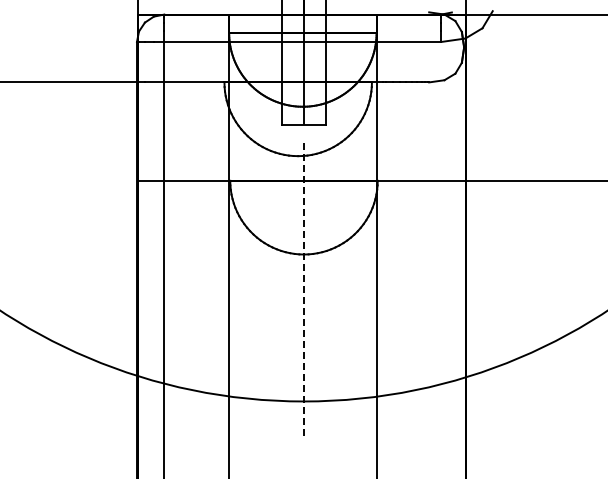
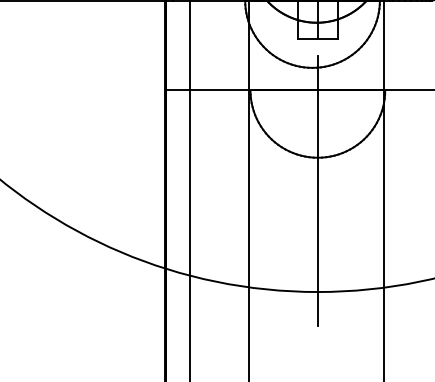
line: (304, 291) -> (318, 191), dashed -> solid

